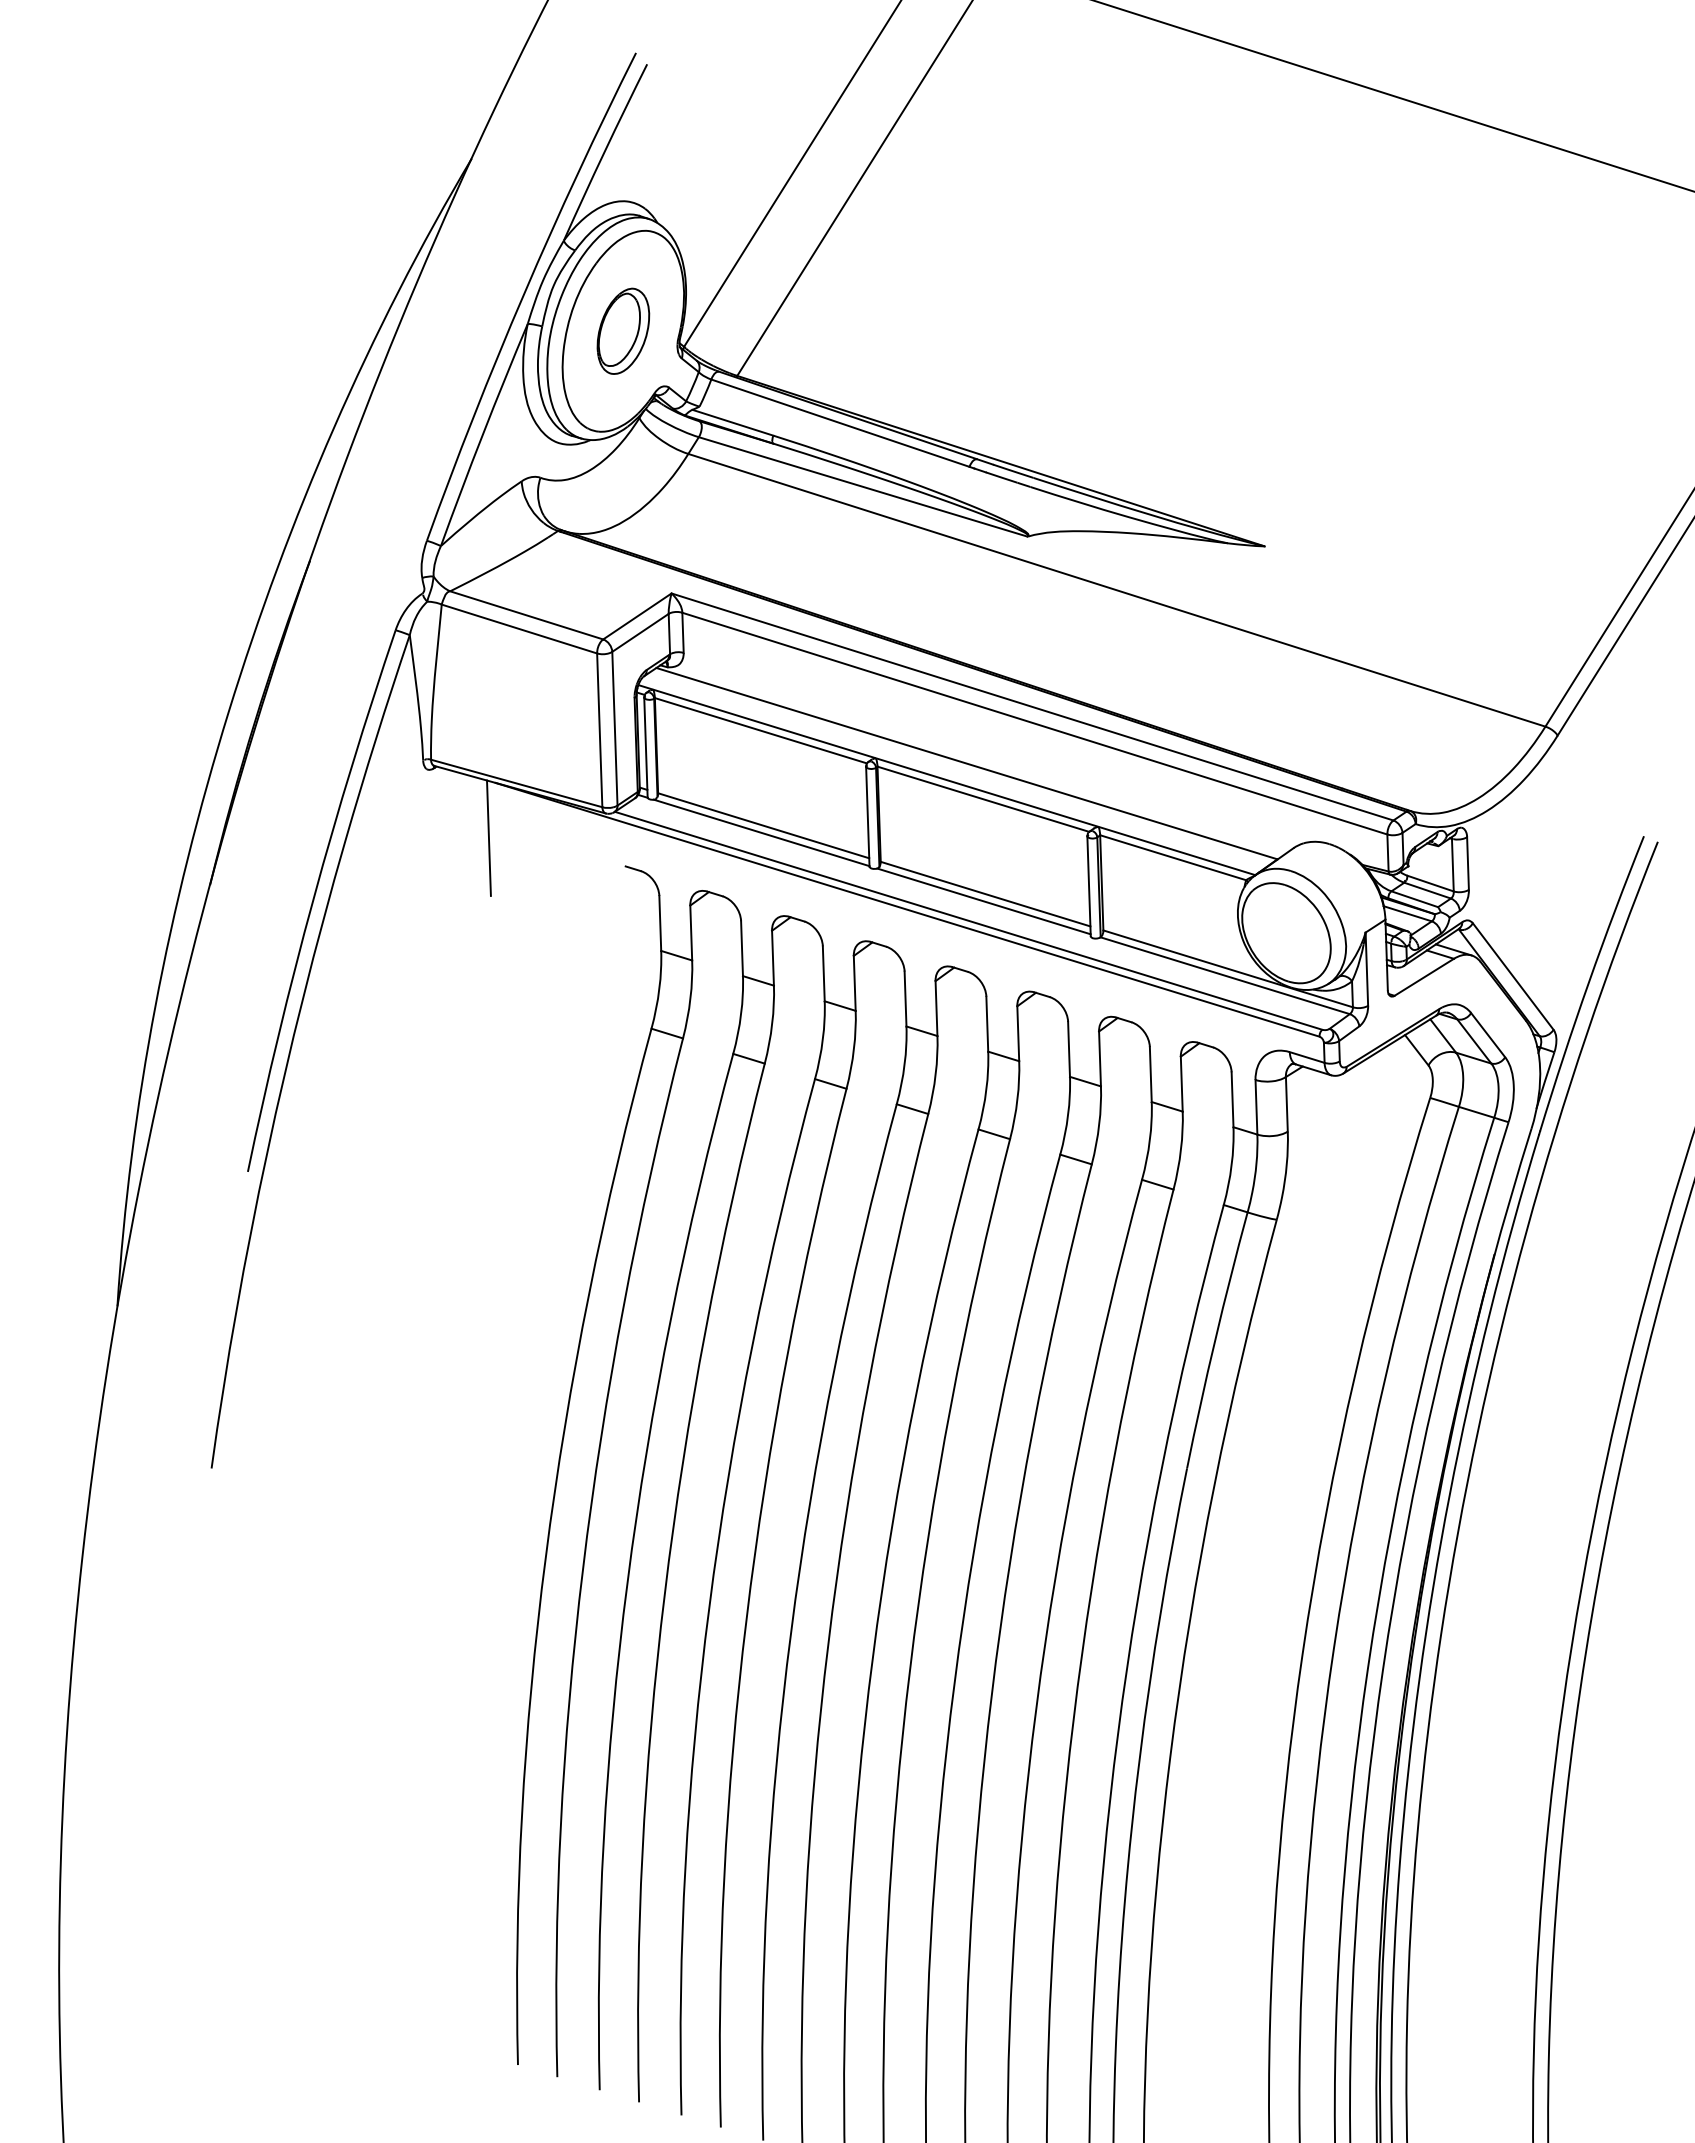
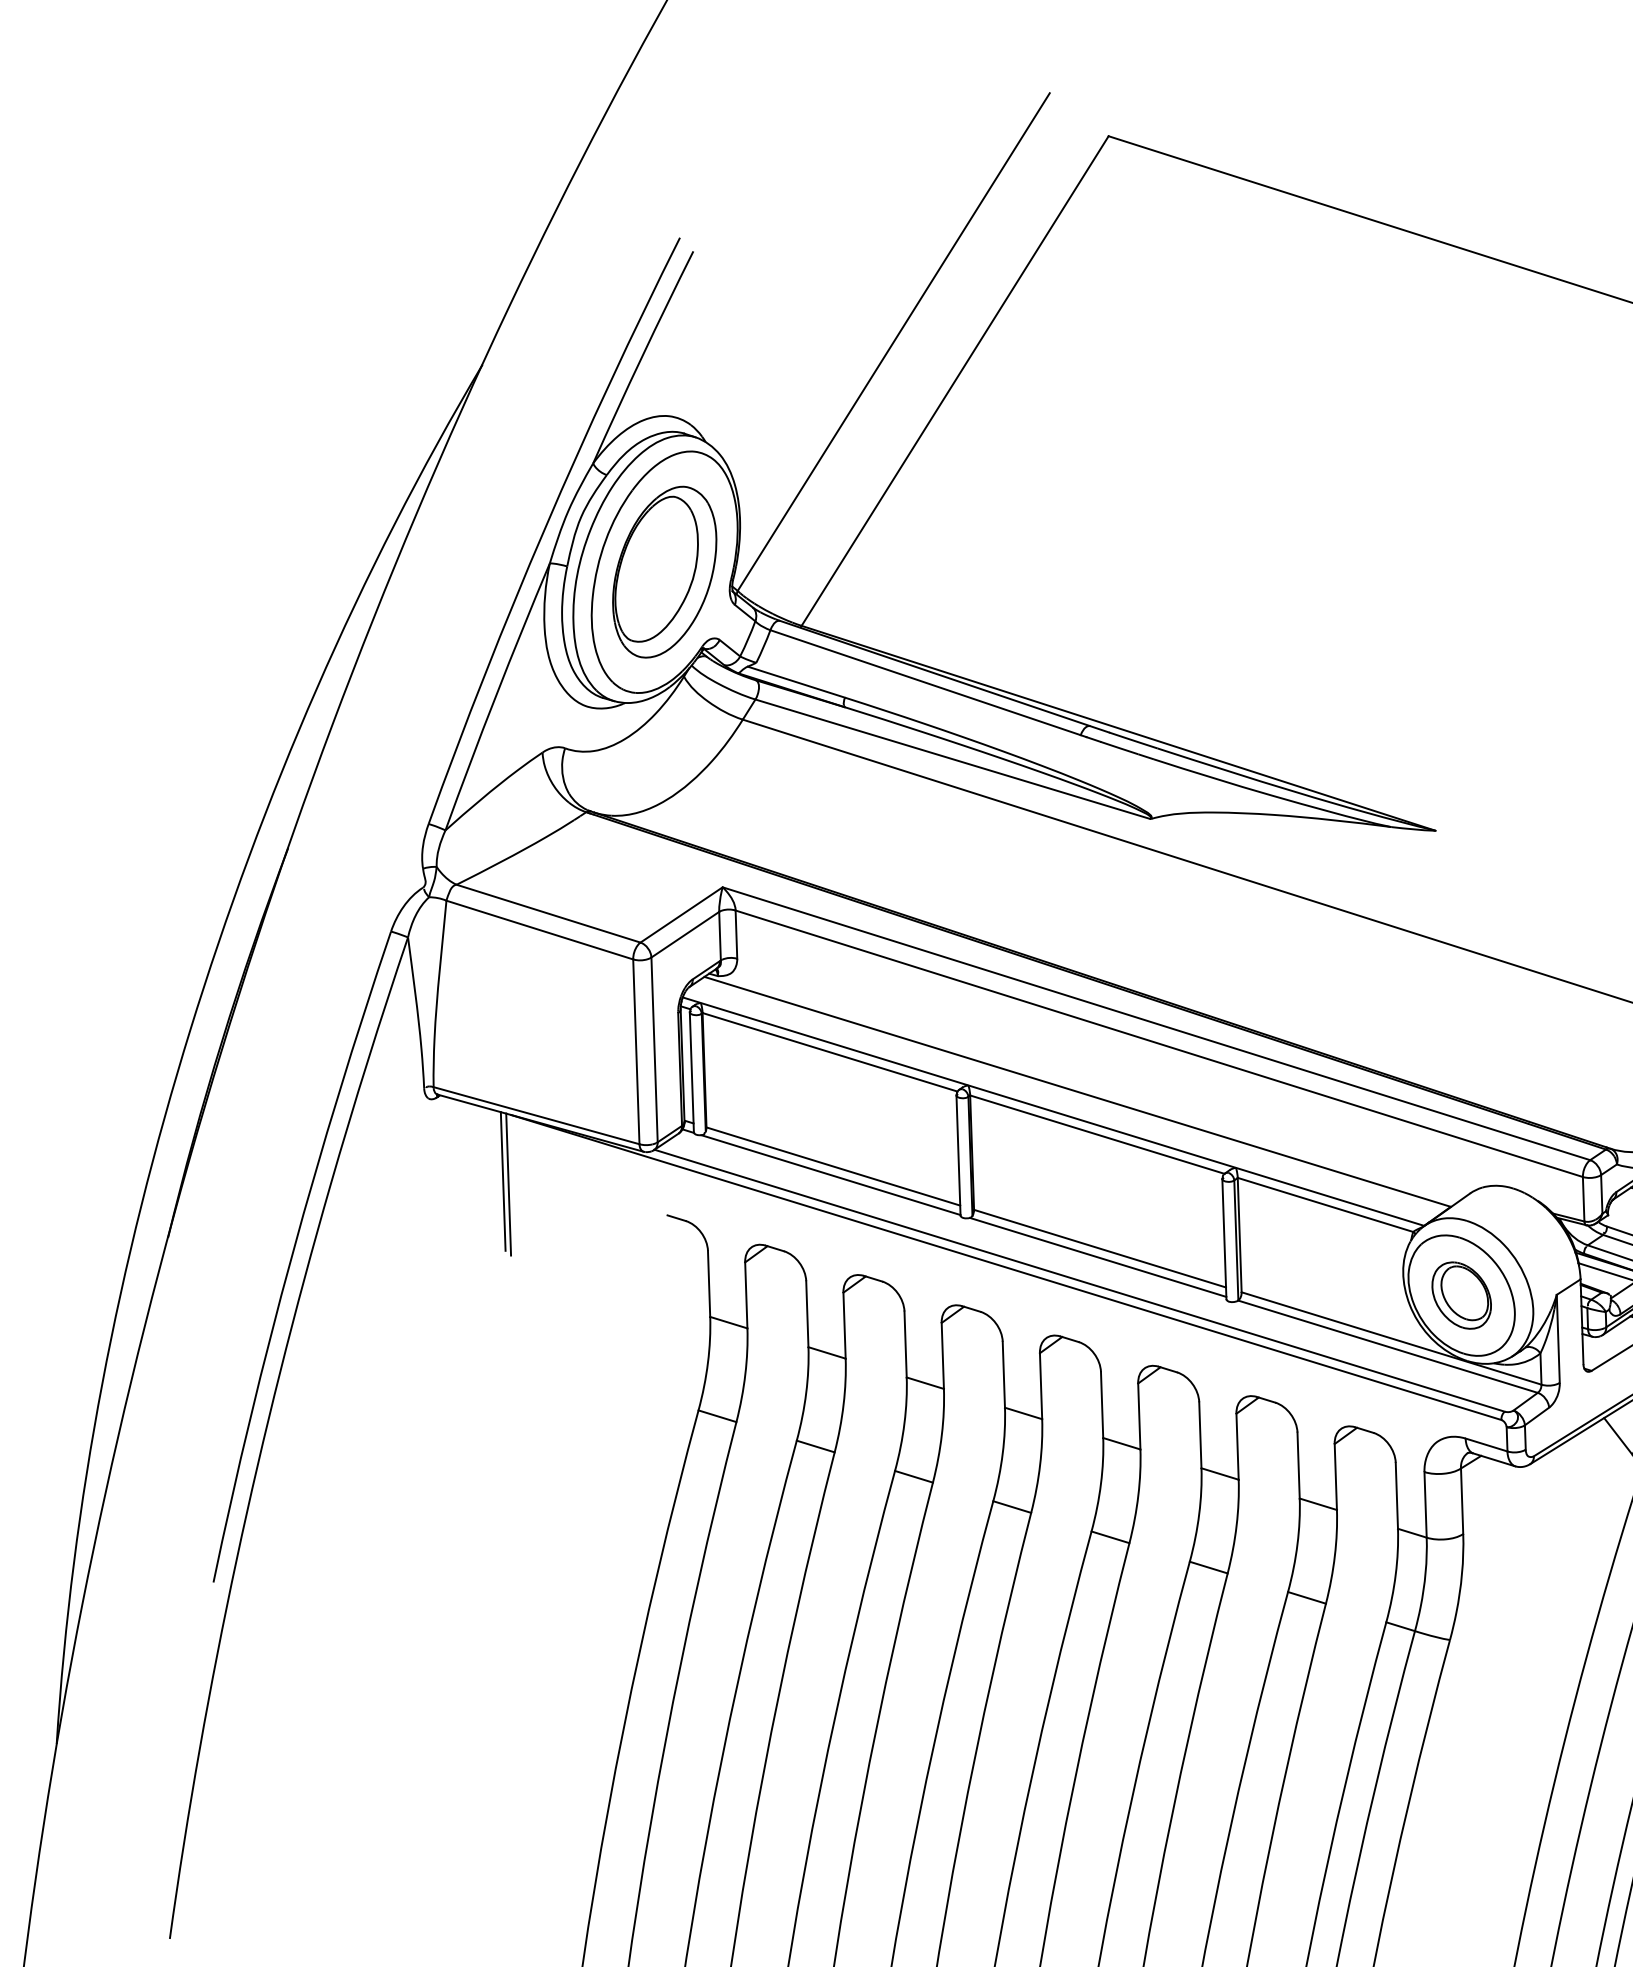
part: (623, 331) -> (664, 572), size x1.67
line: (493, 840) -> (508, 1184), added
part: (1286, 932) -> (1461, 1294), added

